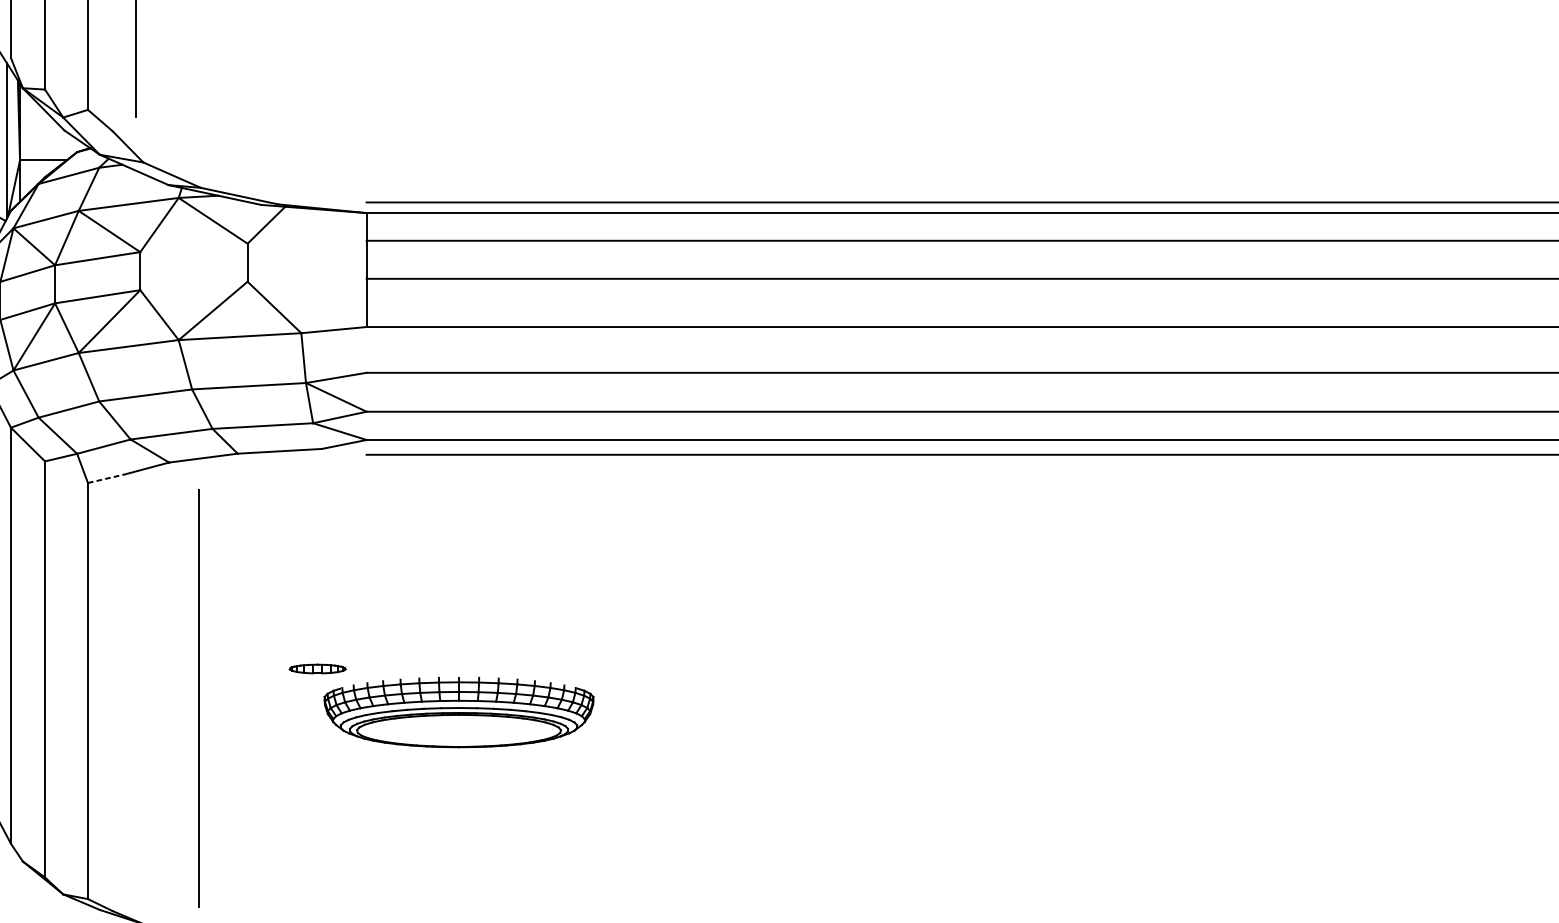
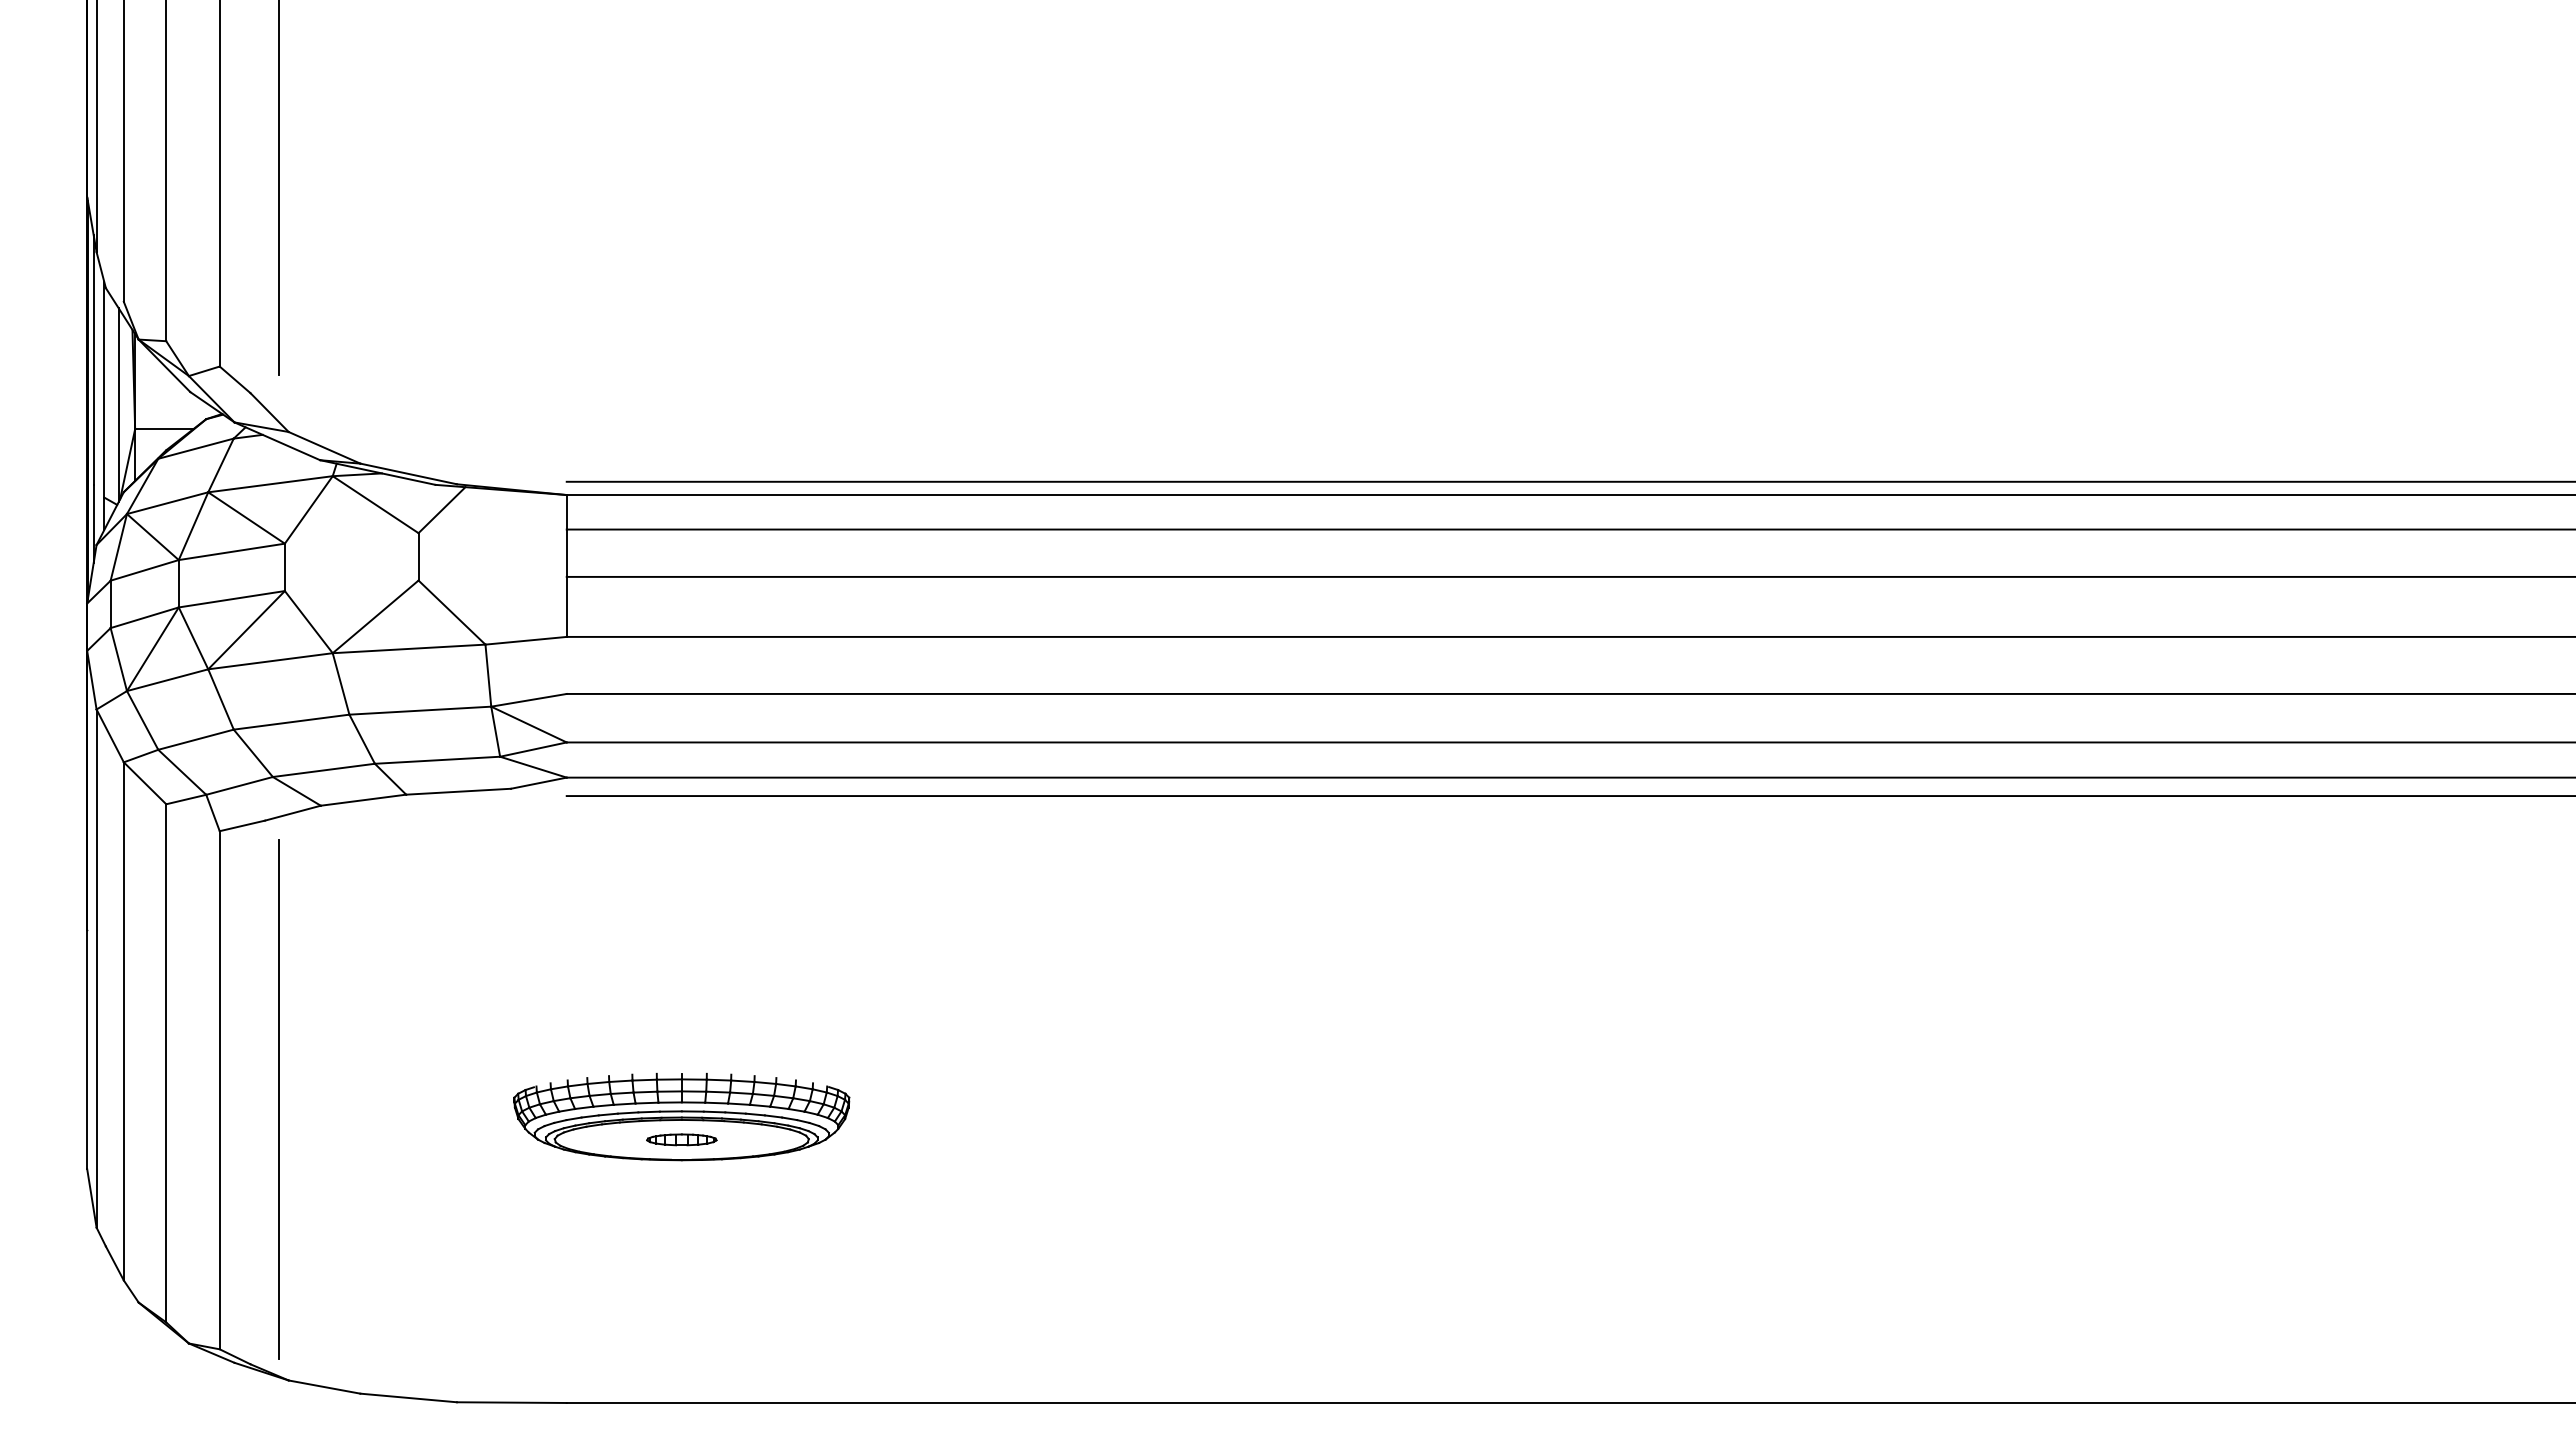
line: (106, 478) -> (242, 825), dashed -> solid
part: (317, 668) -> (681, 1139), moved
line: (198, 698) -> (278, 1099), moved

